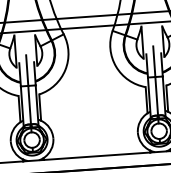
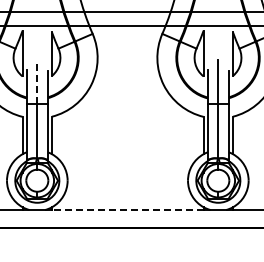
line: (27, 70) -> (37, 81), solid -> dashed
line: (96, 156) -> (127, 210), solid -> dashed

